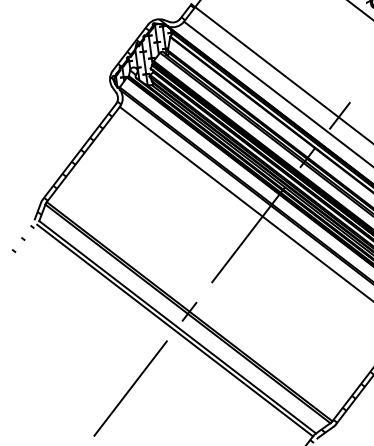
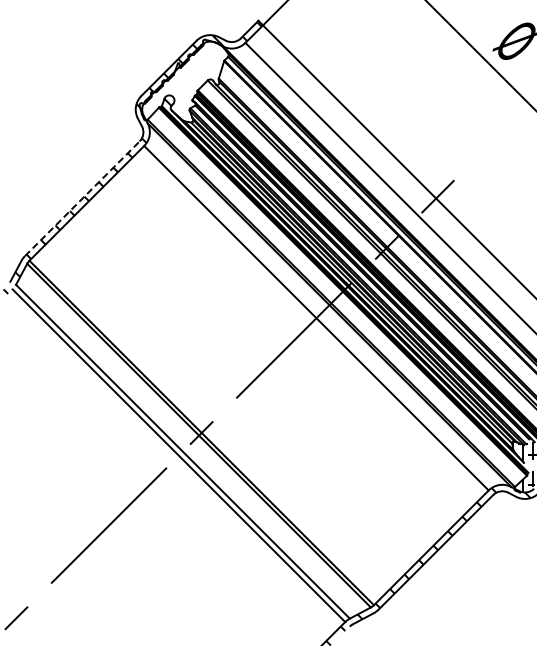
hatch: (144, 54) -> (186, 80), removed
line: (79, 151) -> (82, 198), solid -> dashed

